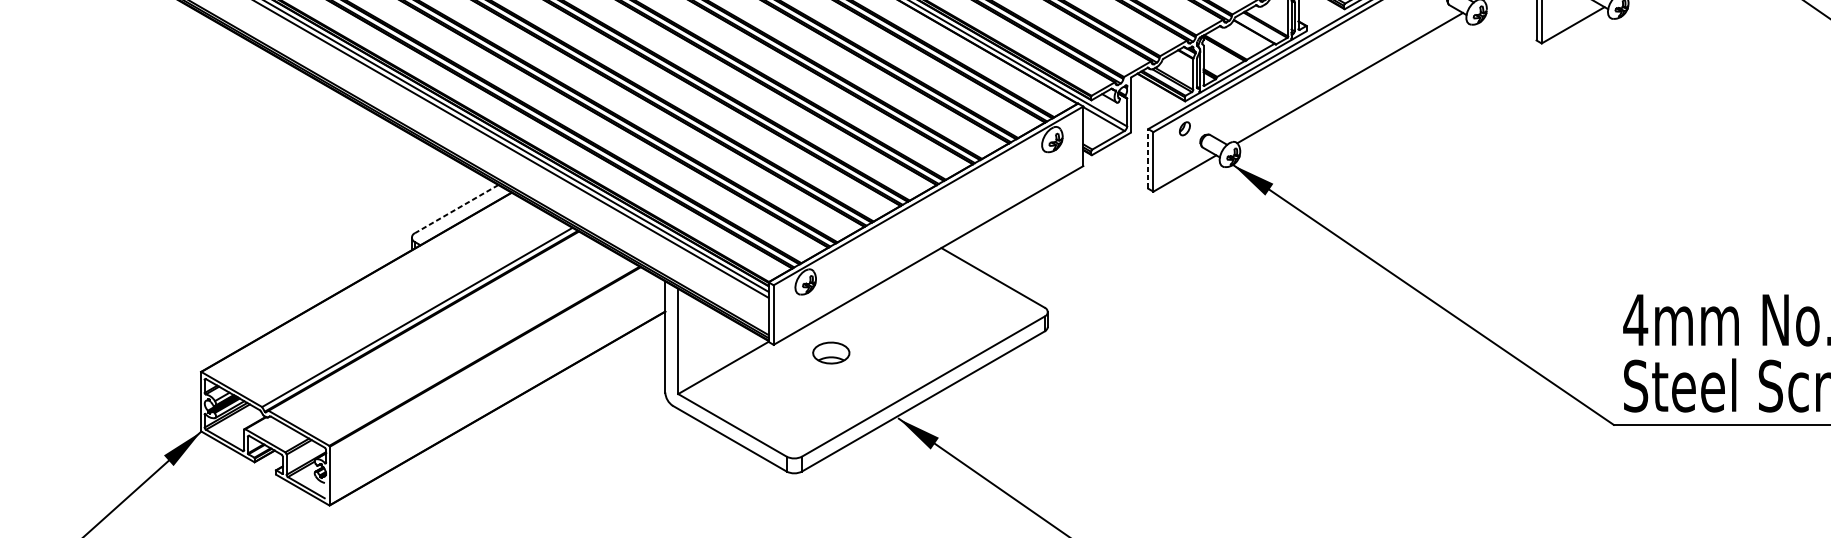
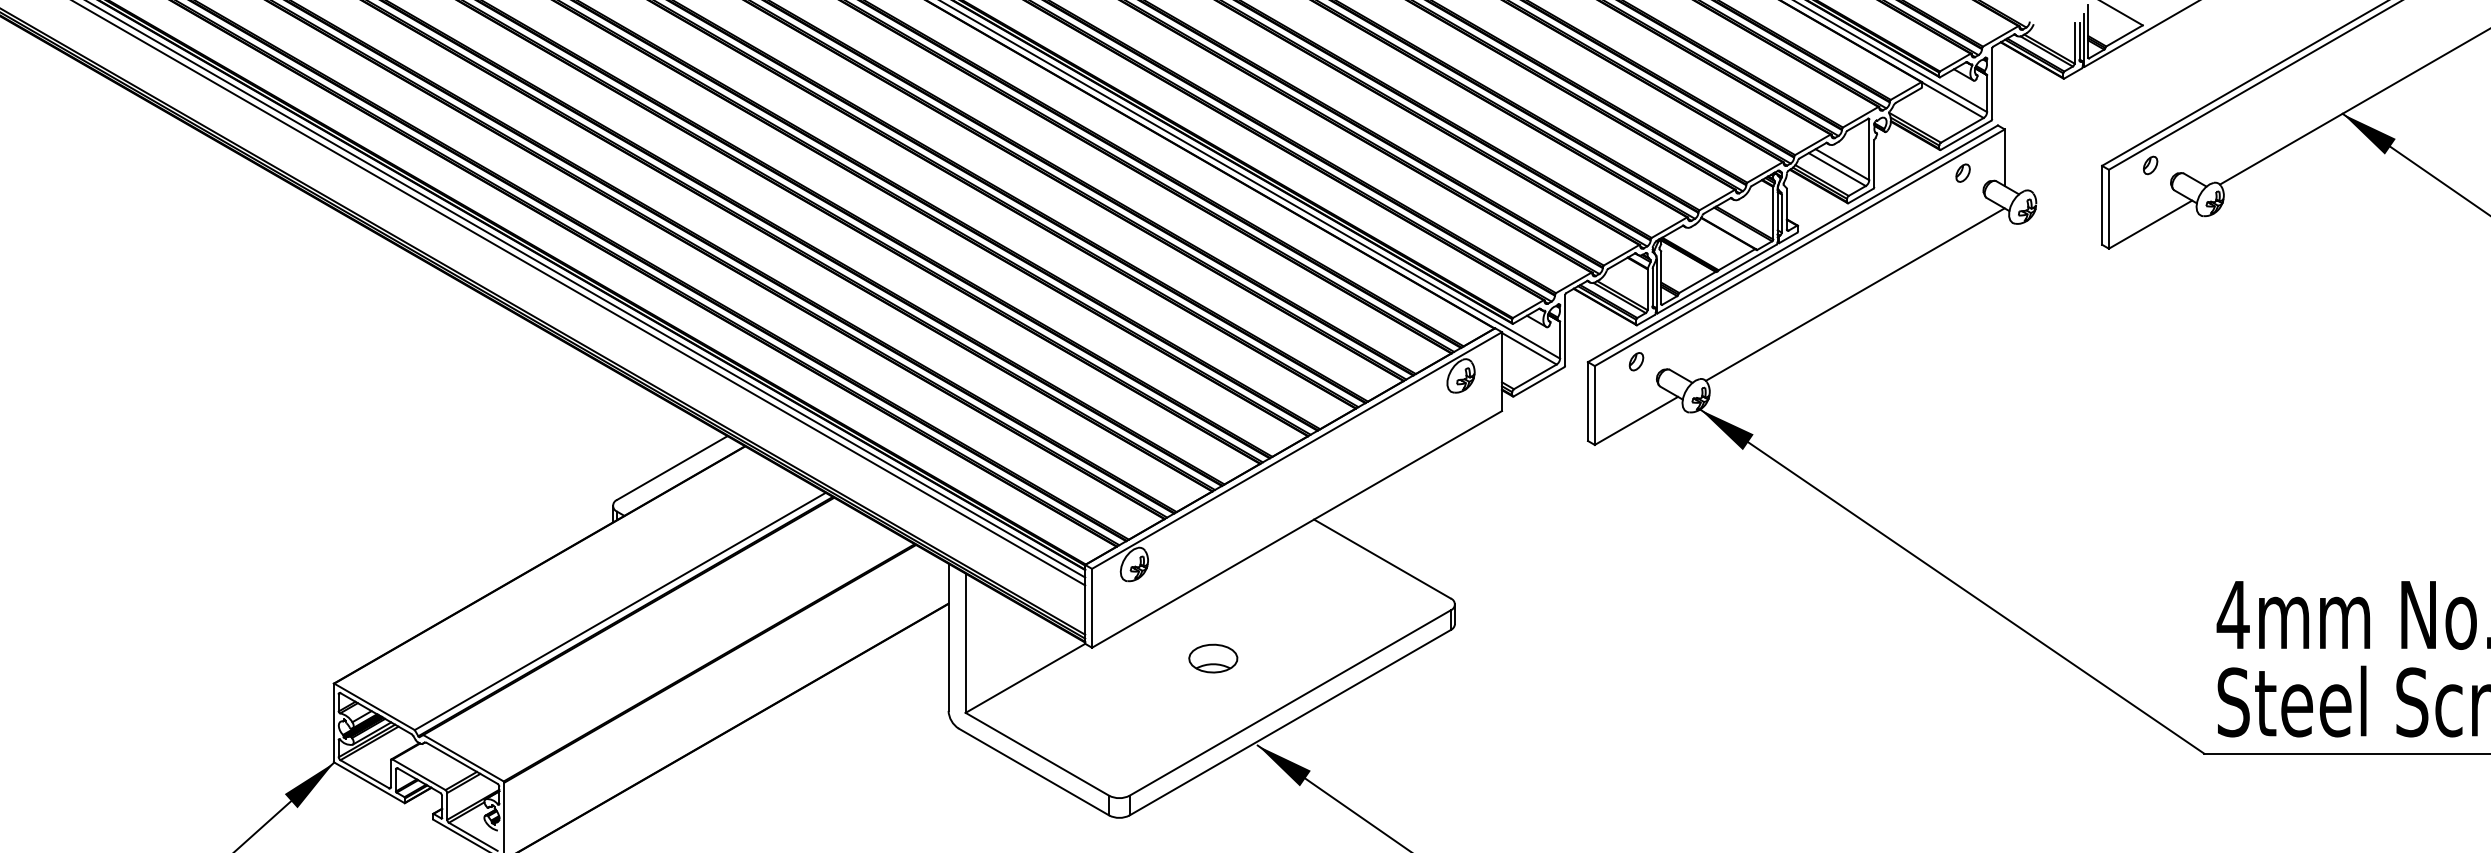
line: (1147, 158) -> (1587, 401), dashed -> solid
line: (456, 209) -> (672, 468), dashed -> solid
part: (831, 352) -> (1213, 658), moved

